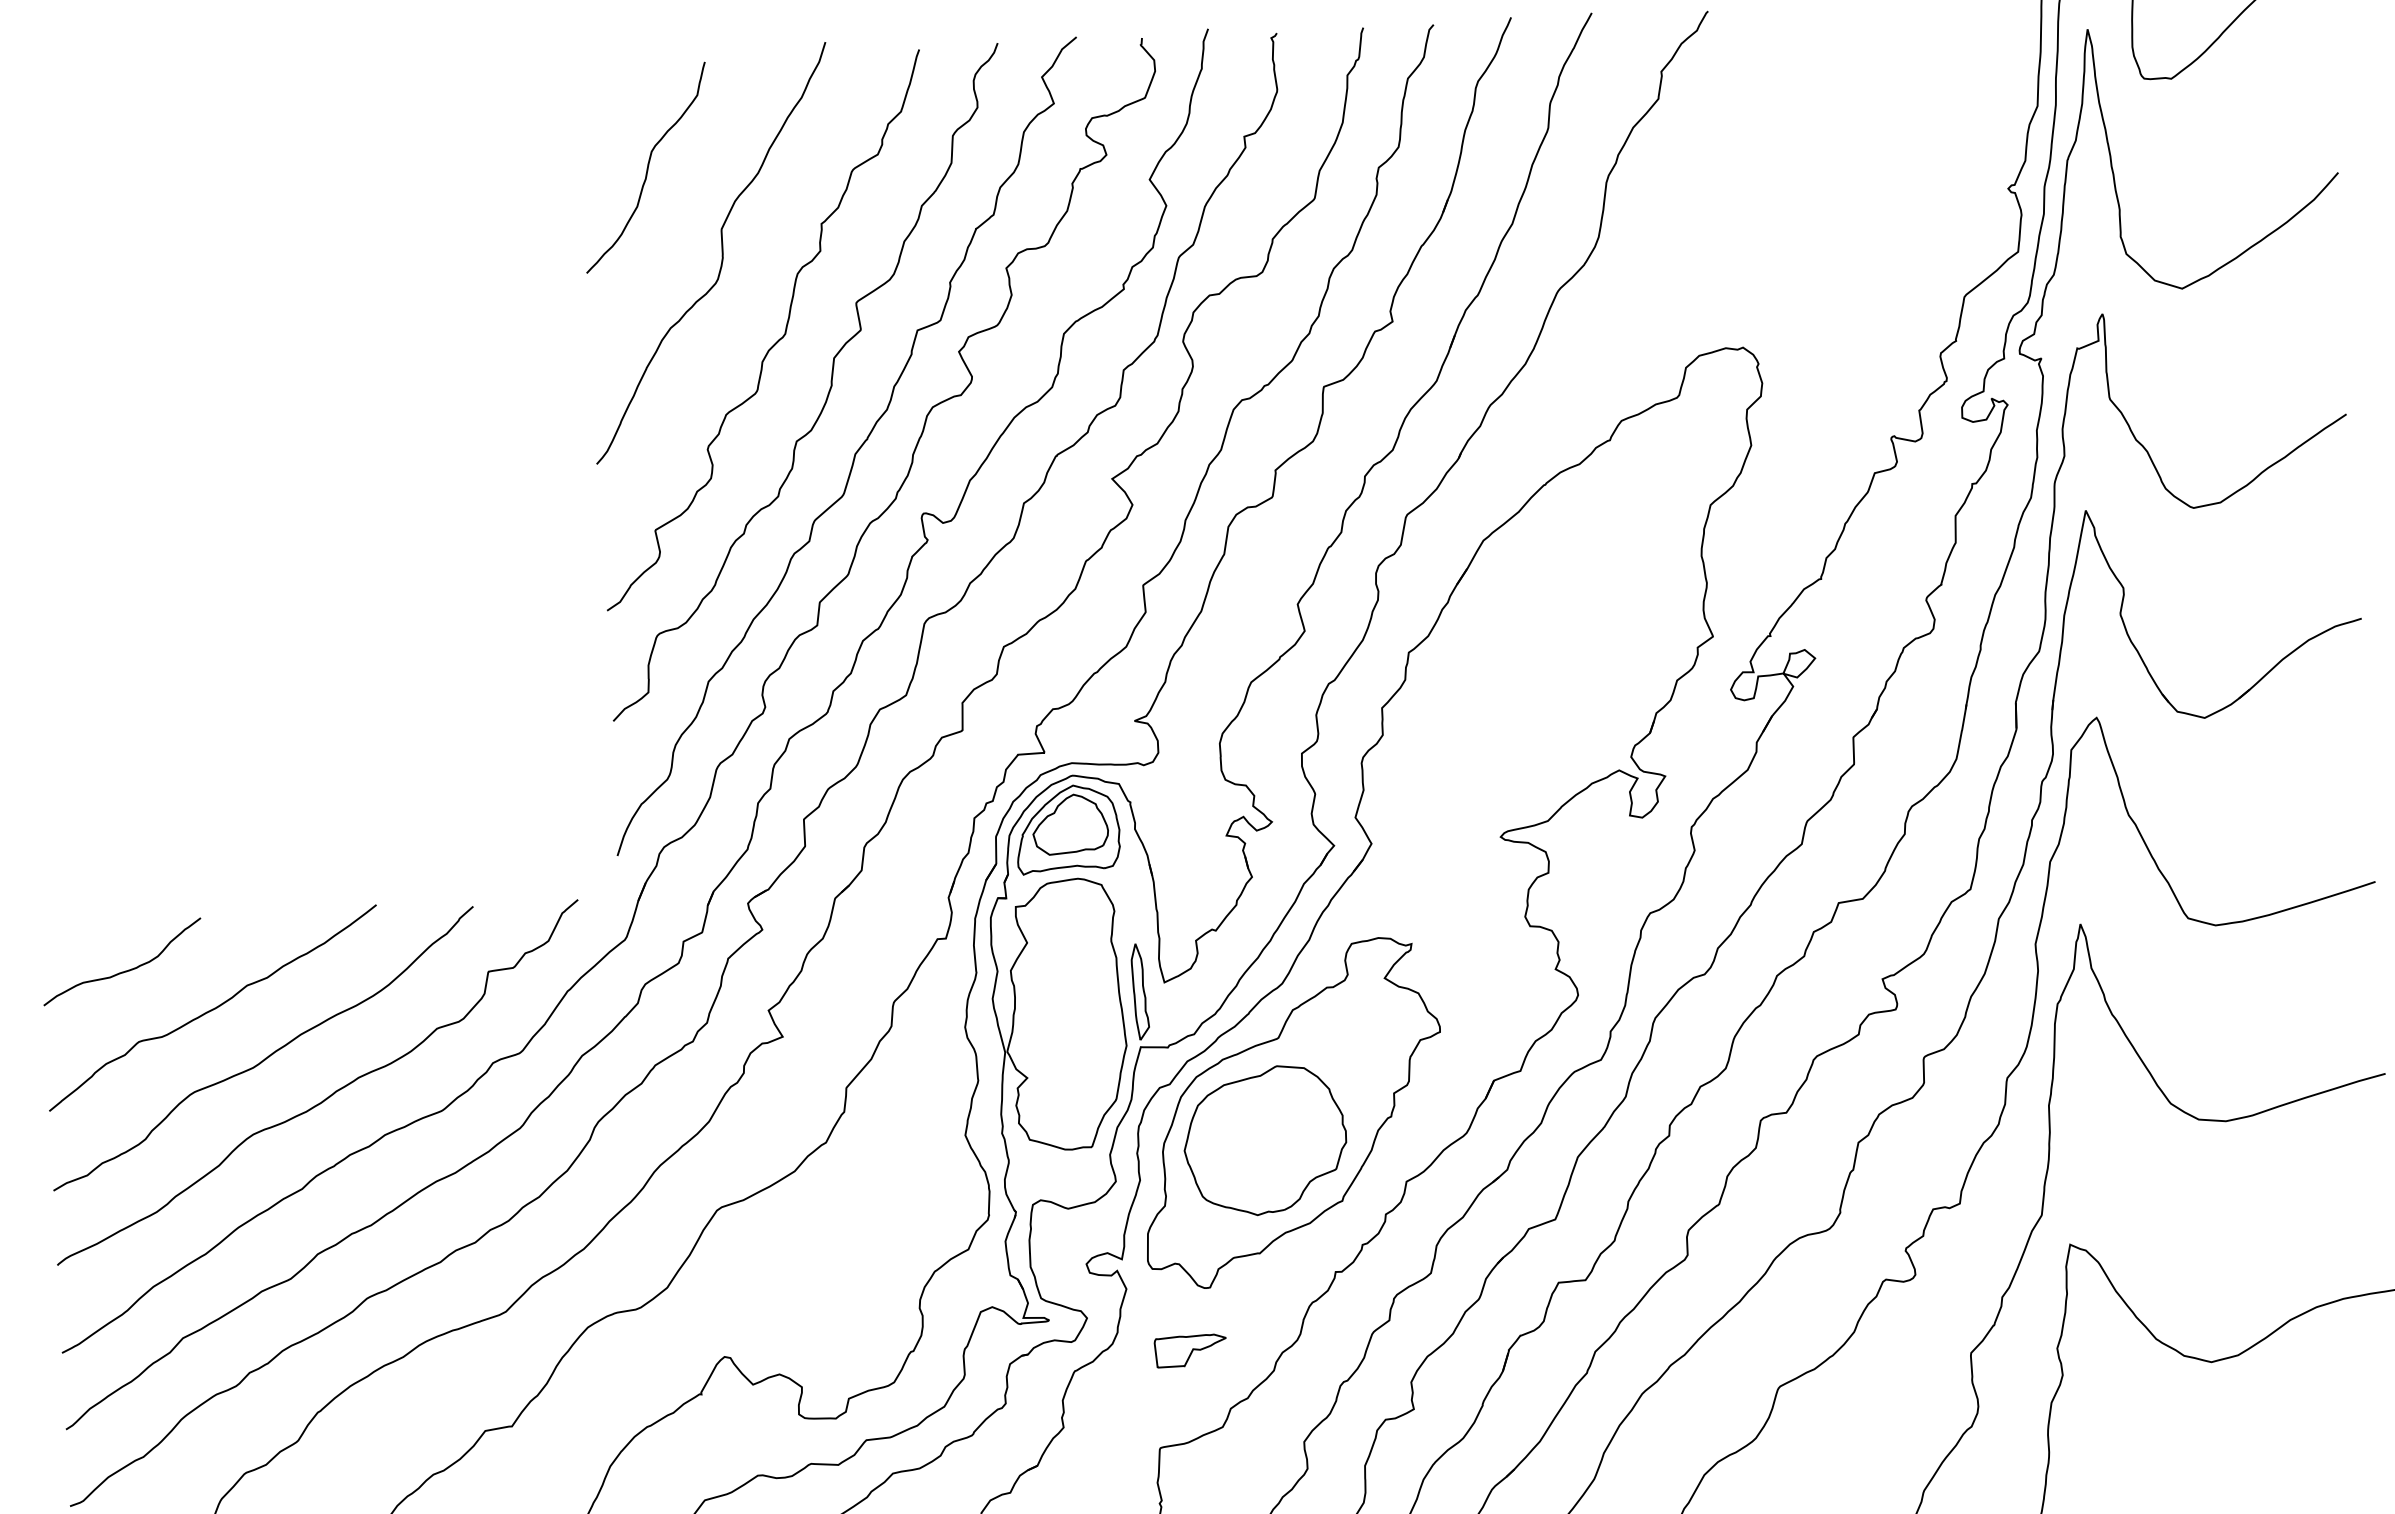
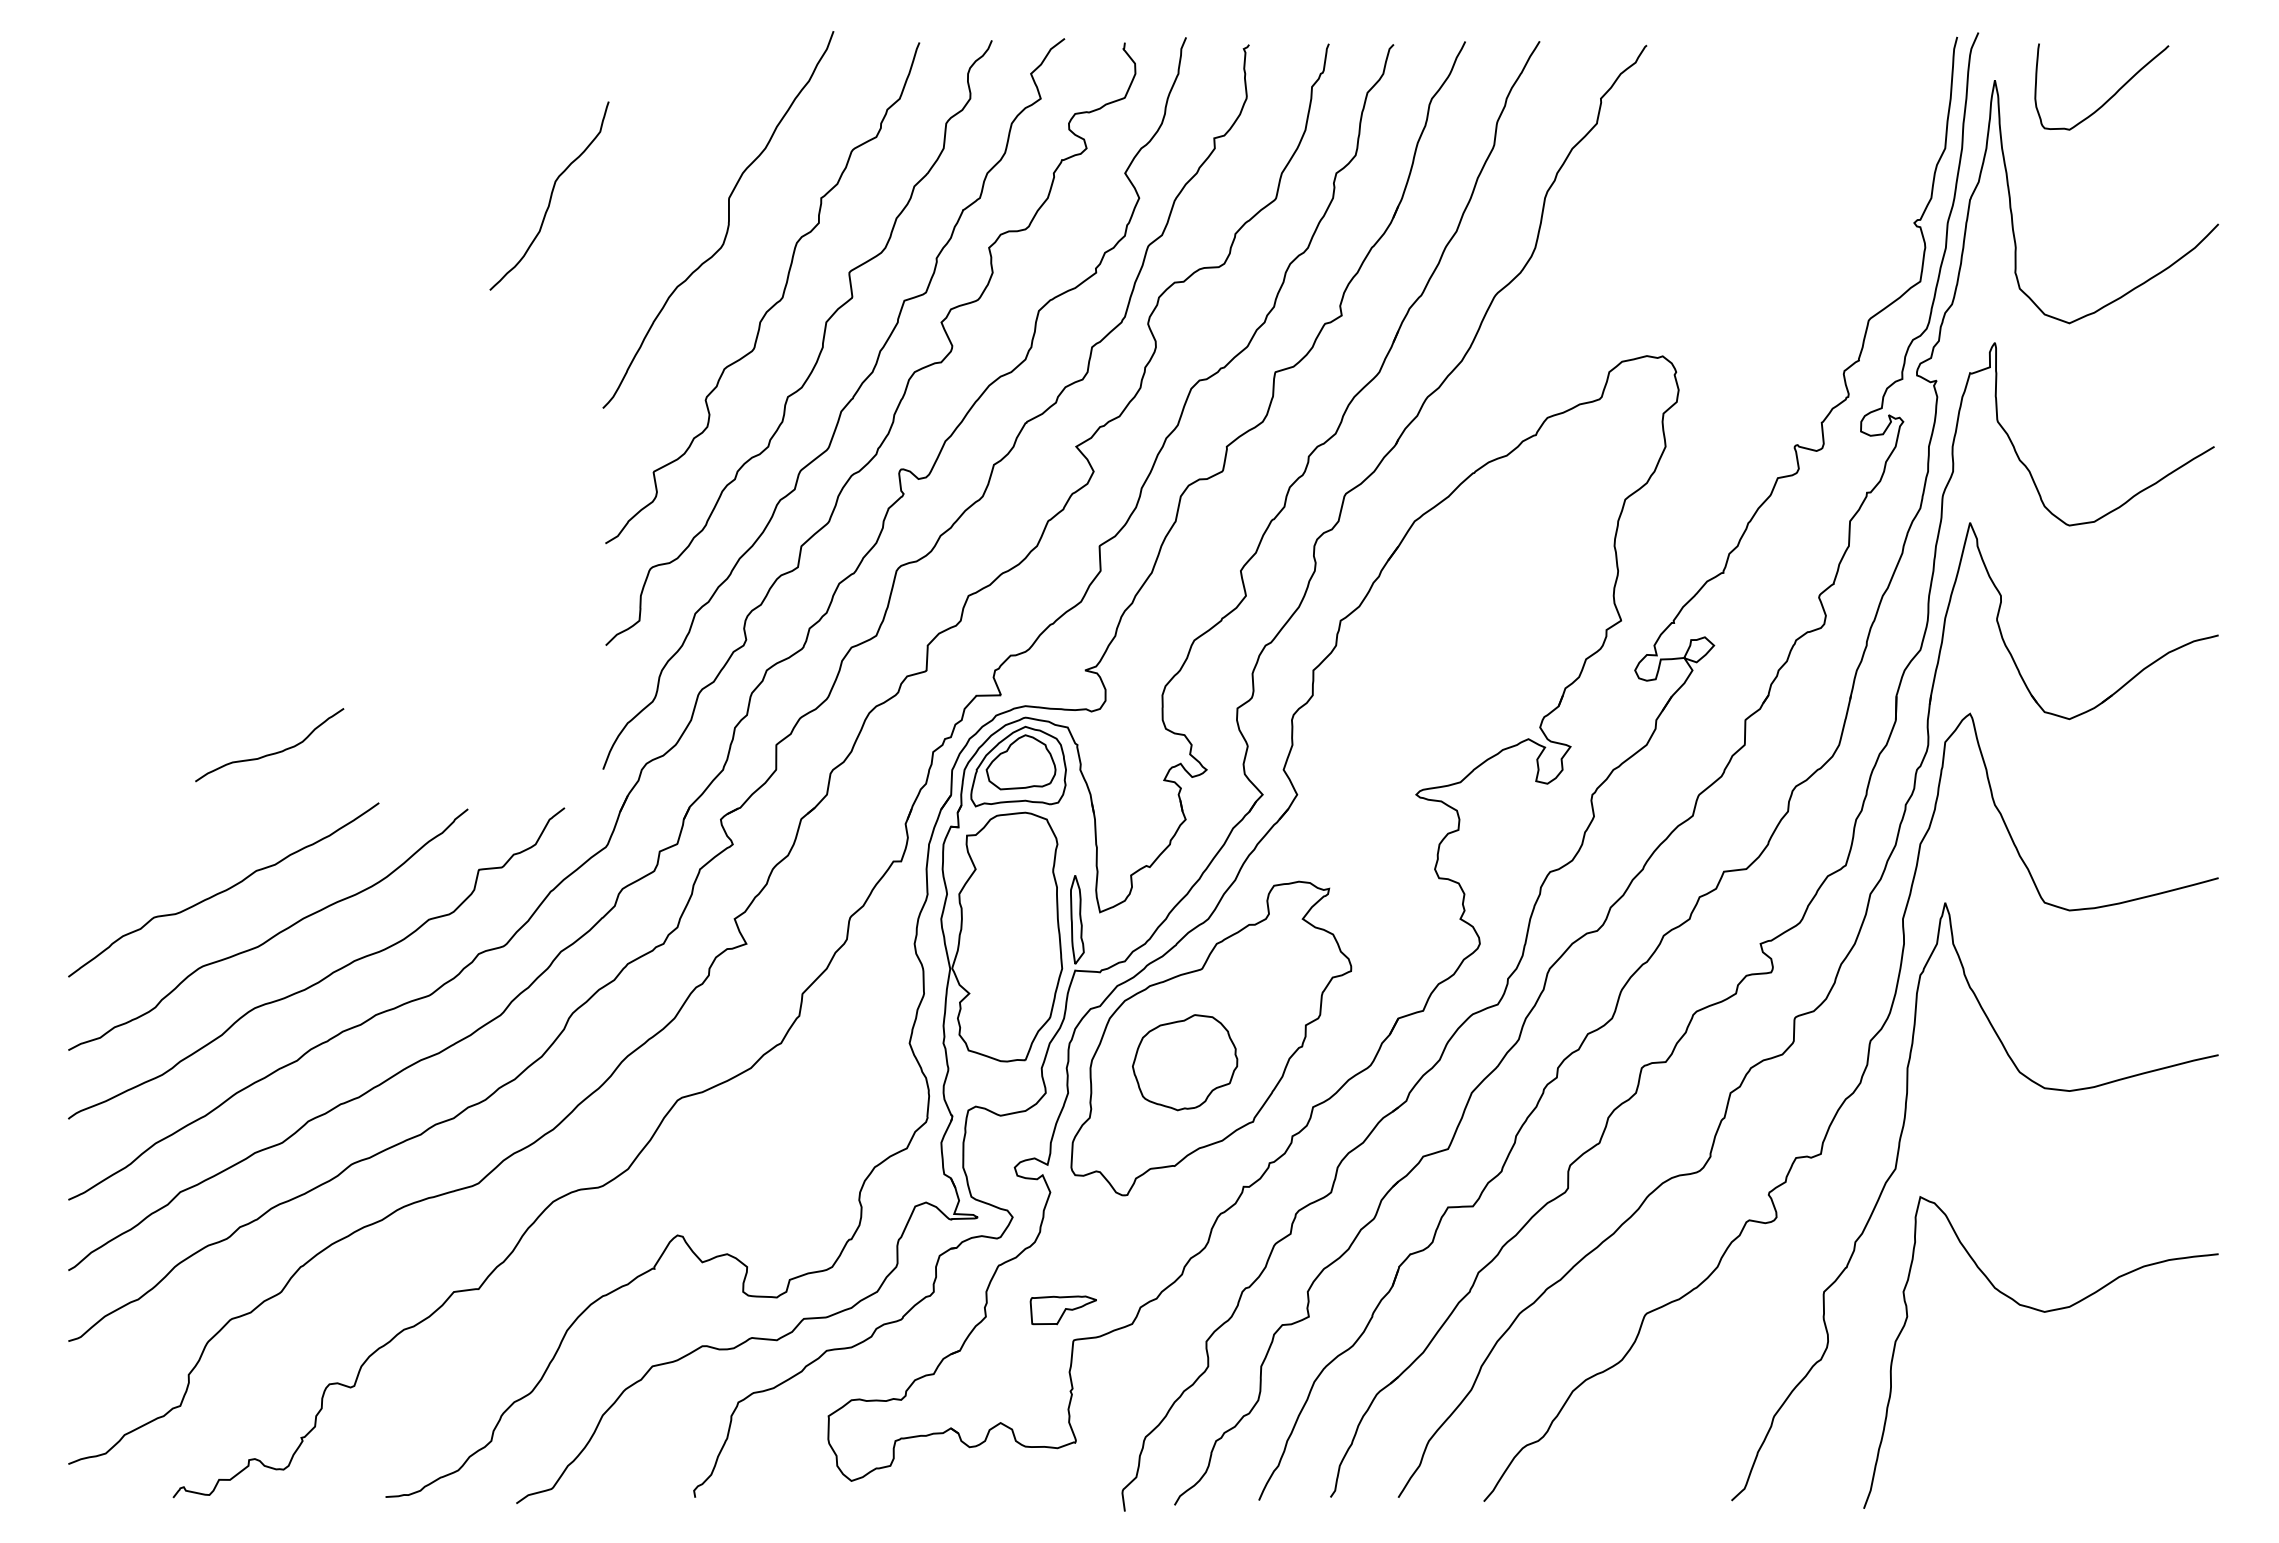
curve: (647, 167) -> (550, 195), moved
curve: (123, 970) -> (270, 753), moved
part: (1264, 1140) -> (1184, 1062), size x0.7
part: (1189, 1351) -> (1062, 1310), moved

